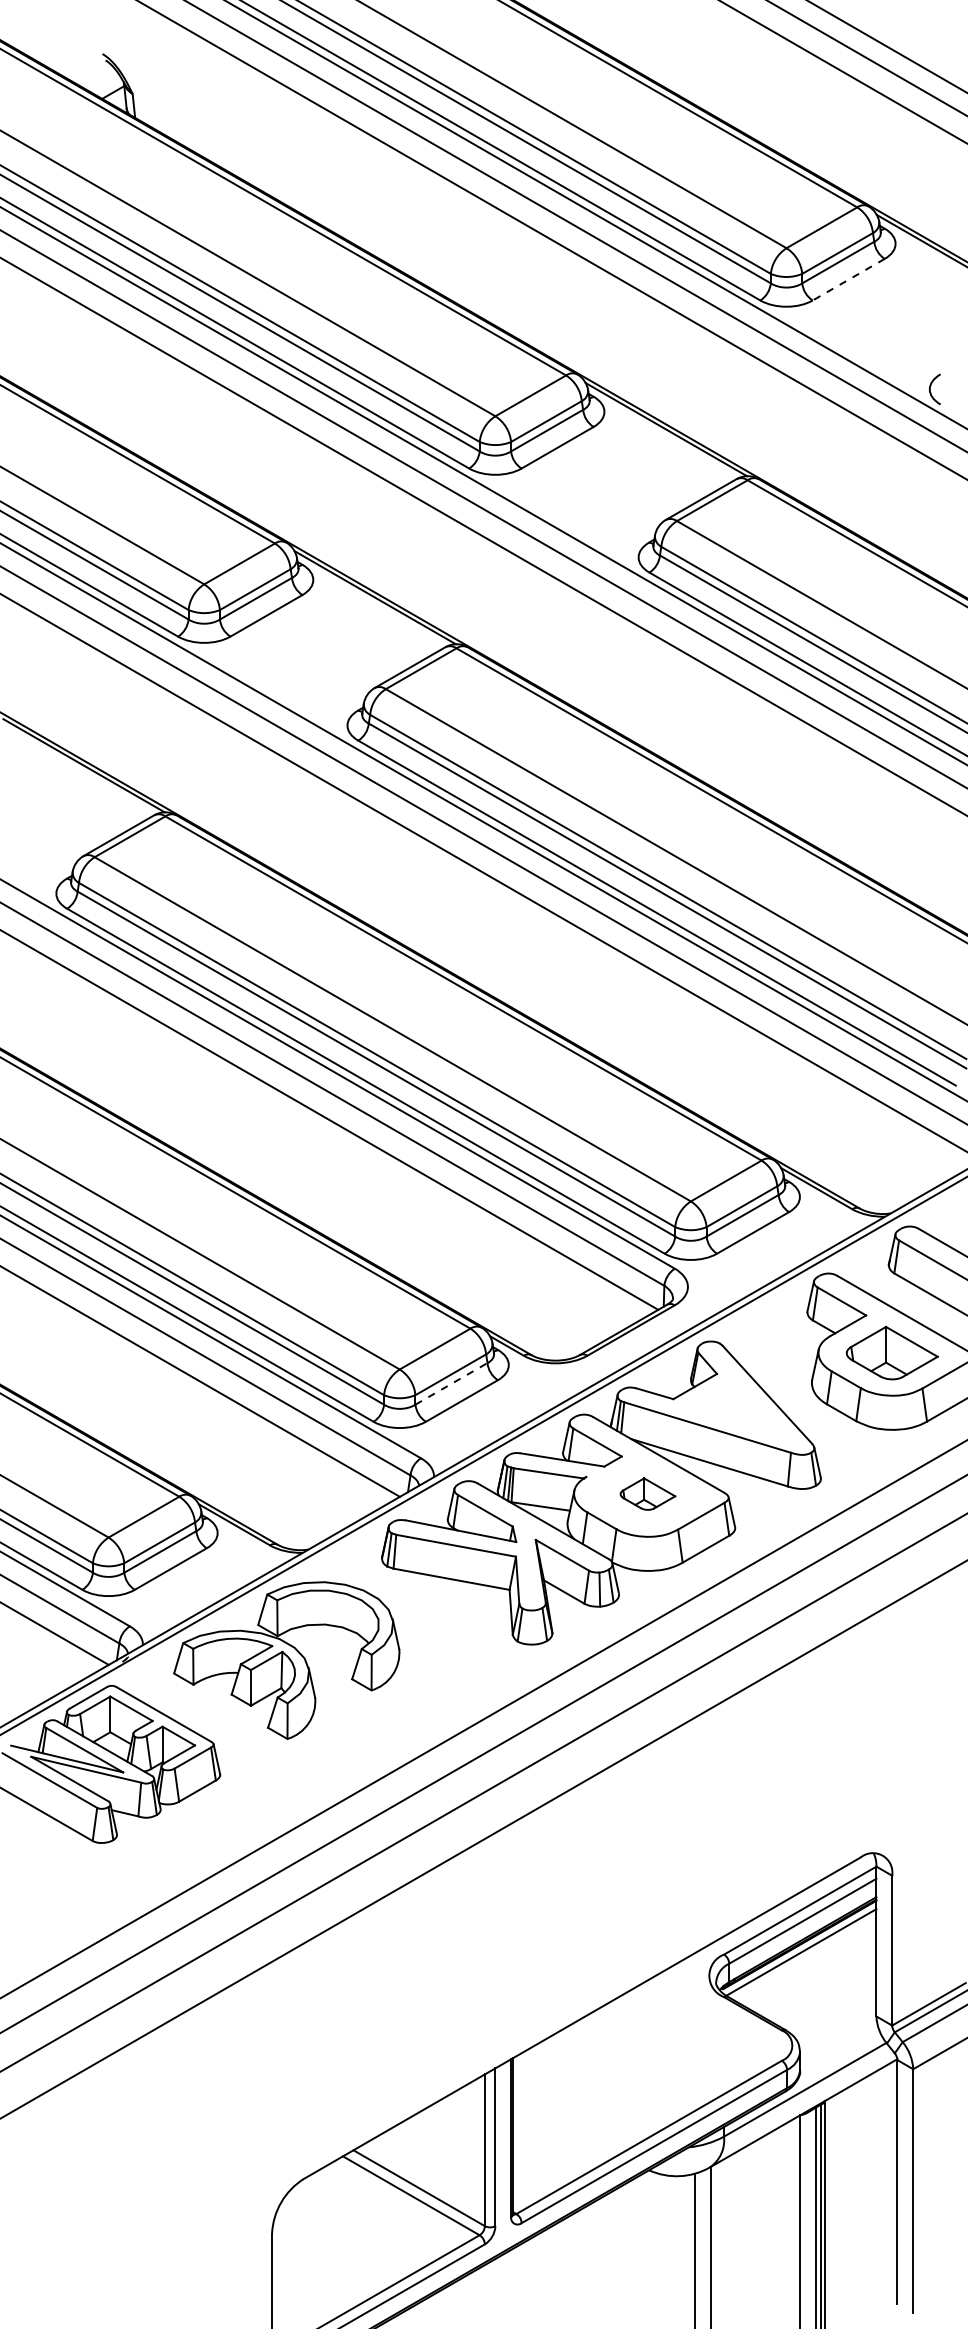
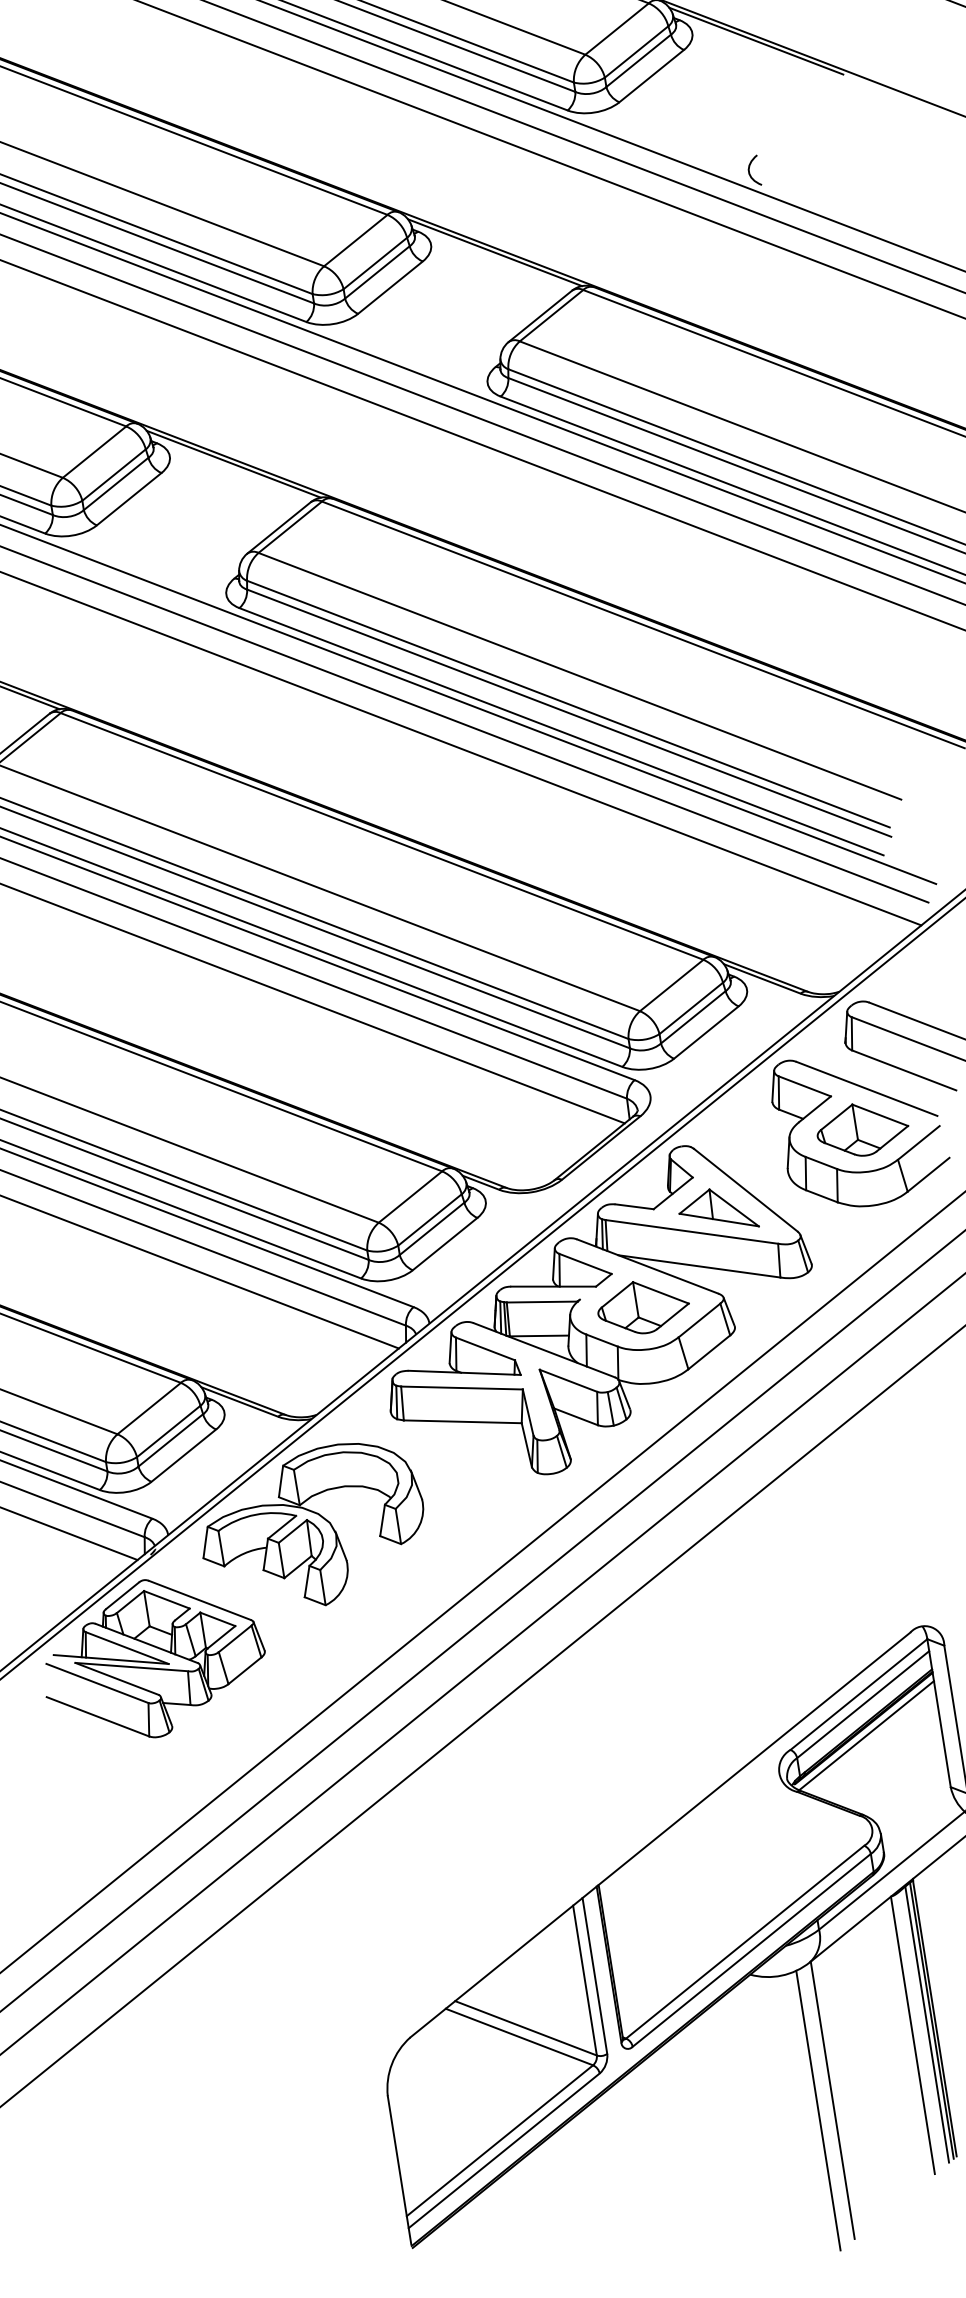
line: (848, 279) -> (651, 75), dashed -> solid
line: (451, 1383) -> (432, 1228), dashed -> solid
part: (736, 1410) -> (717, 1210), added
part: (647, 1493) -> (642, 1306), size x1.67

